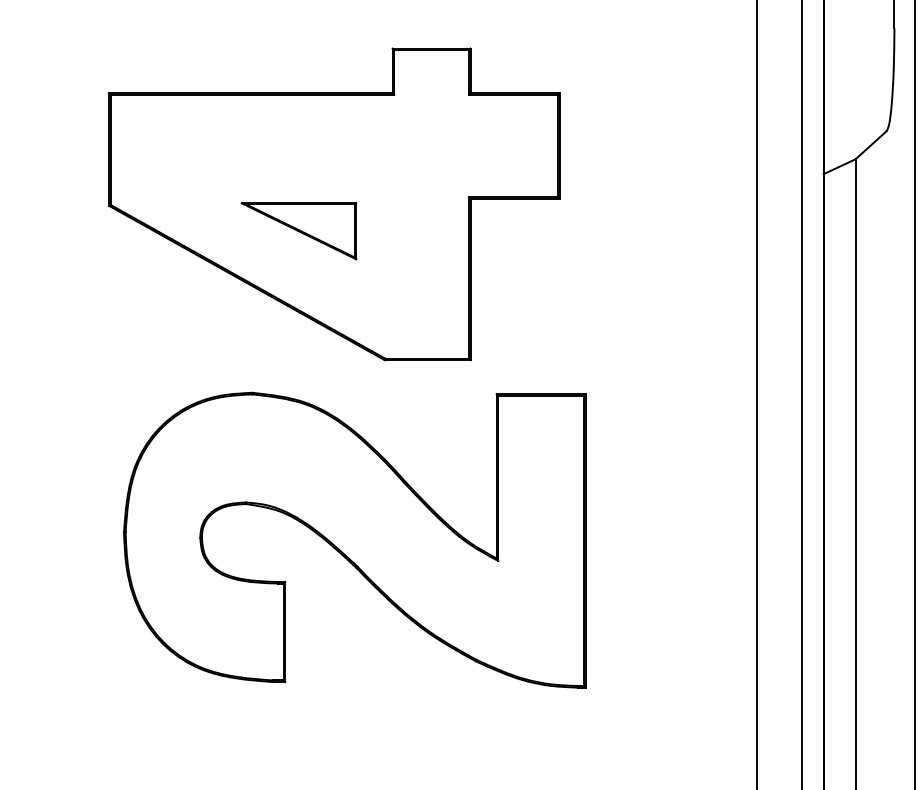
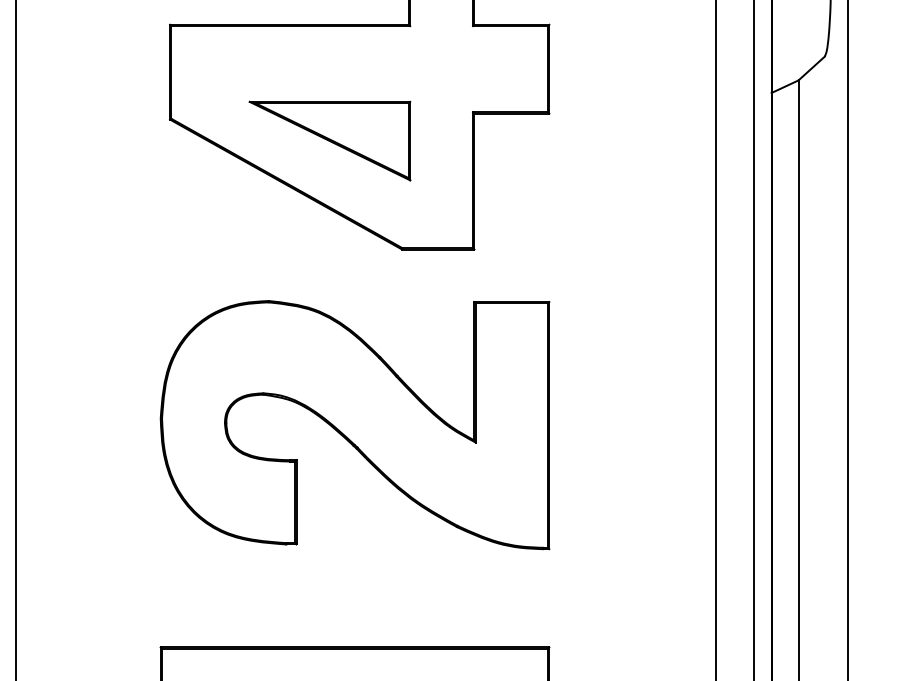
part: (298, 230) -> (329, 140), size x1.67
part: (354, 540) -> (354, 425), moved

